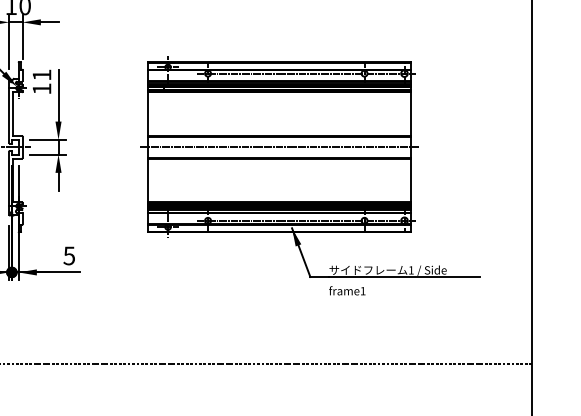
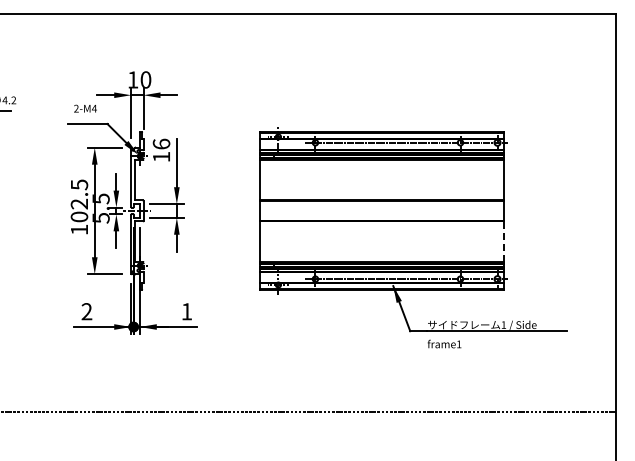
text: (41, 74) -> (161, 143), 11 -> 16
line: (279, 146) -> (381, 210), removed
line: (410, 180) -> (503, 241), solid -> dashed
text: (68, 255) -> (186, 311), 5 -> 1

